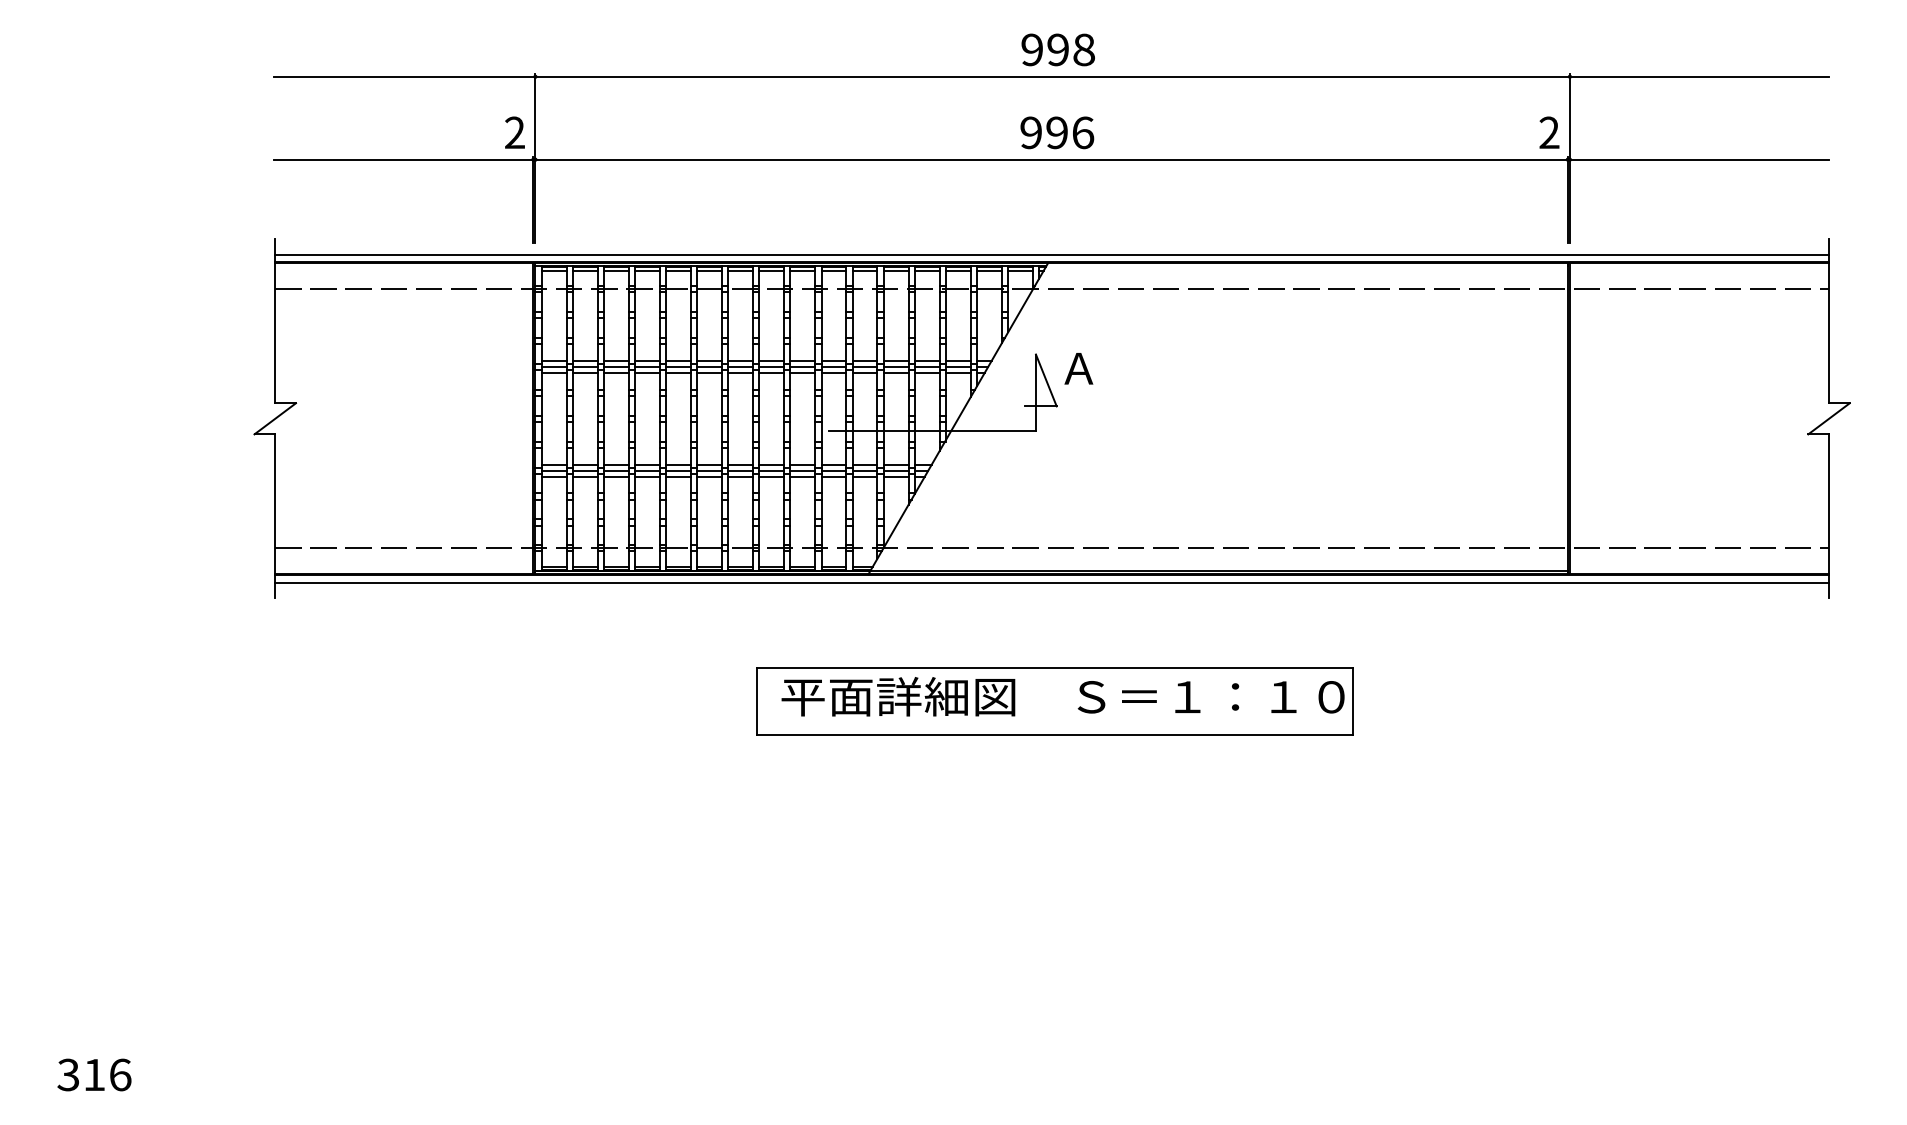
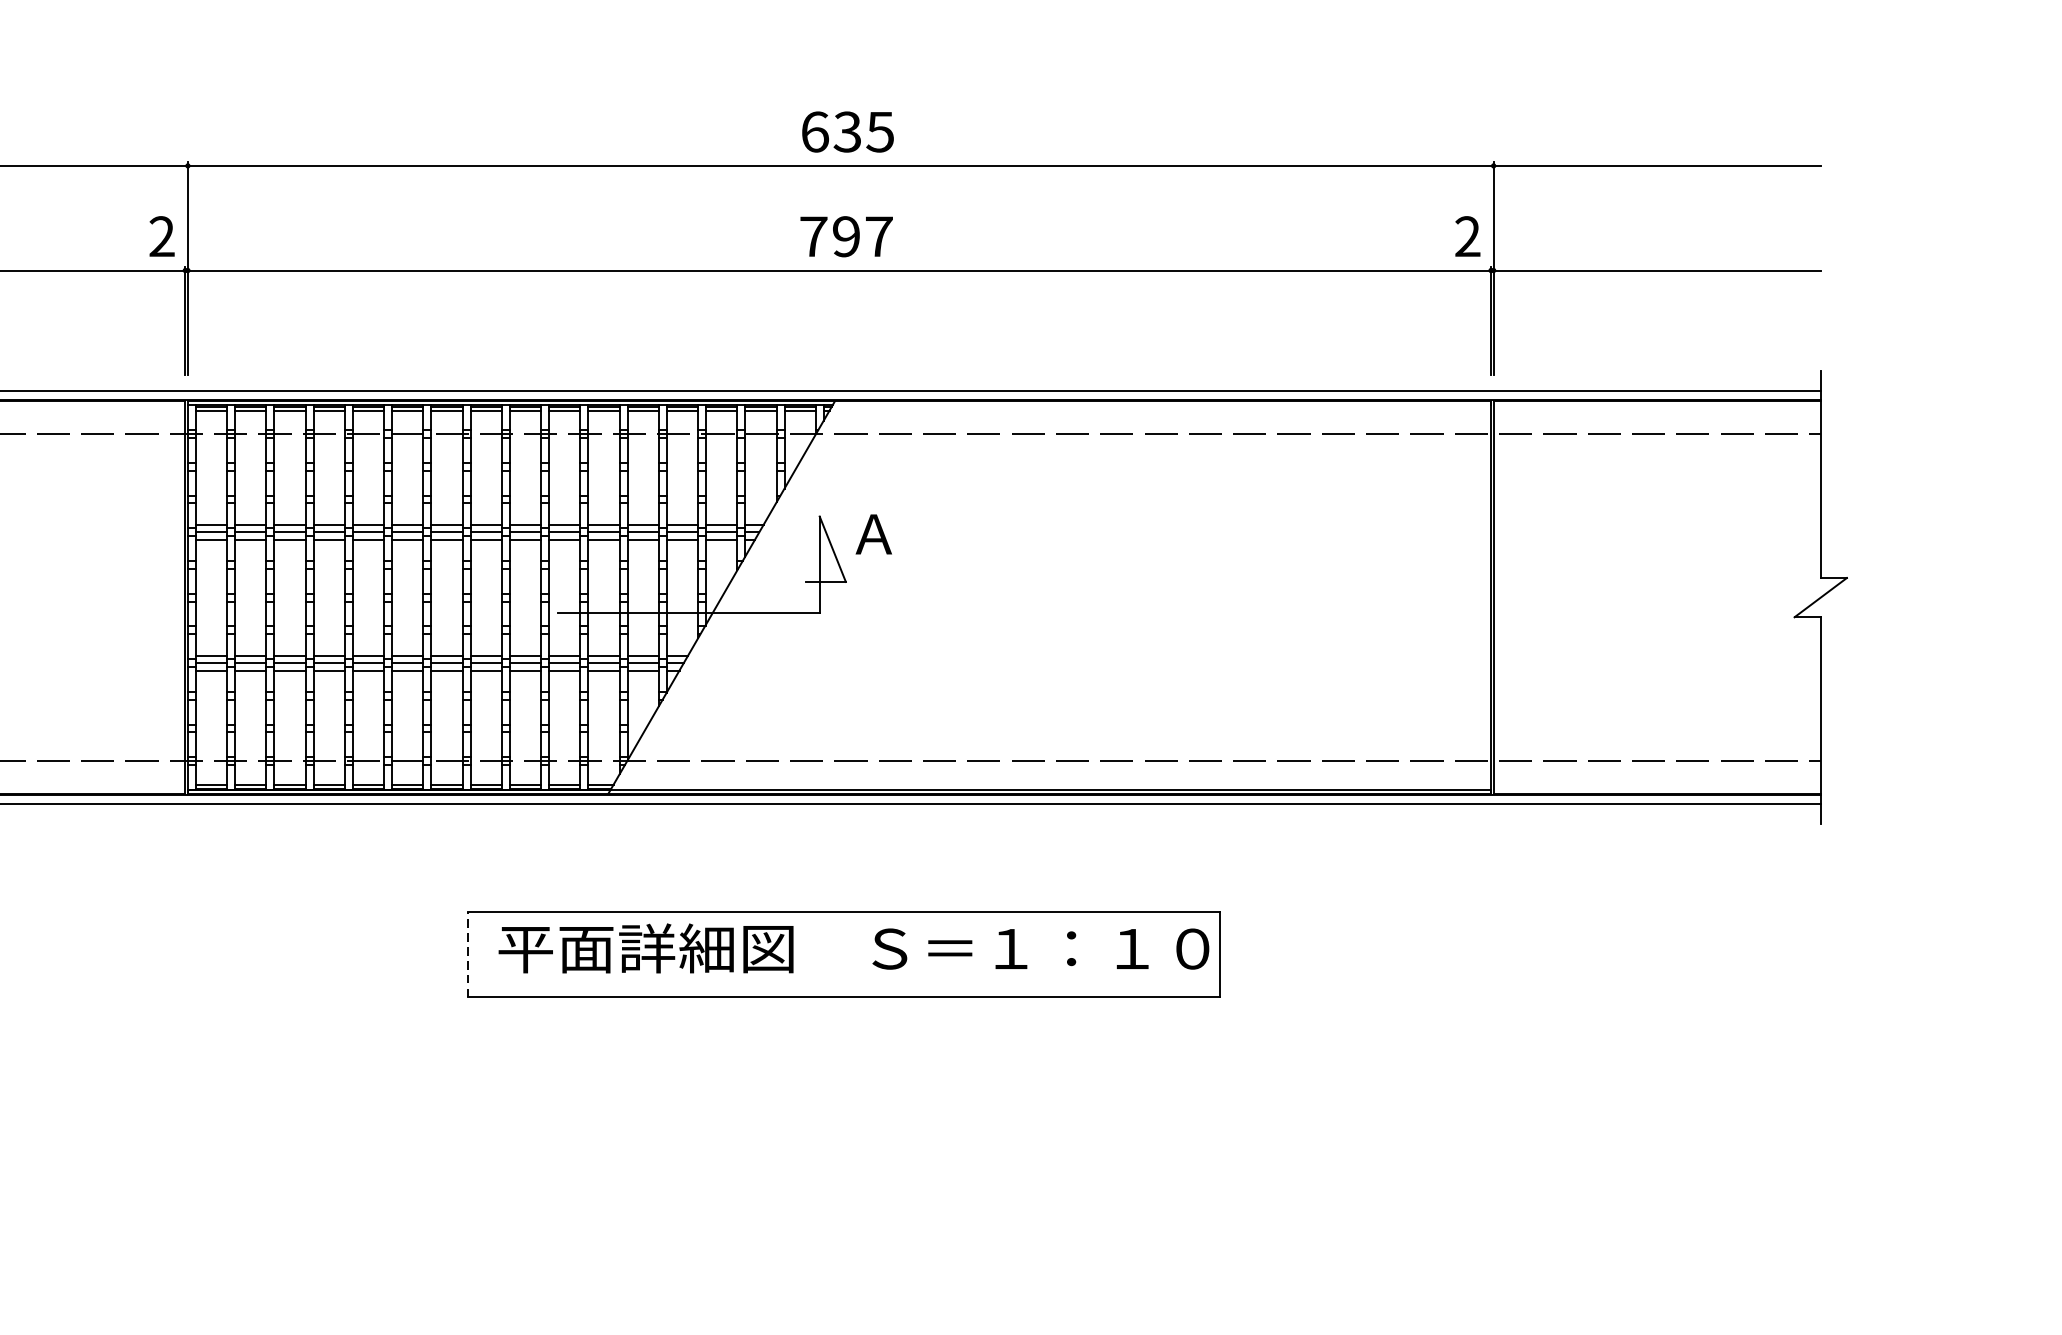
text: (1057, 49) -> (846, 131), 998 -> 635
text: (1057, 132) -> (846, 236), 996 -> 797
line: (757, 701) -> (468, 954), solid -> dashed

